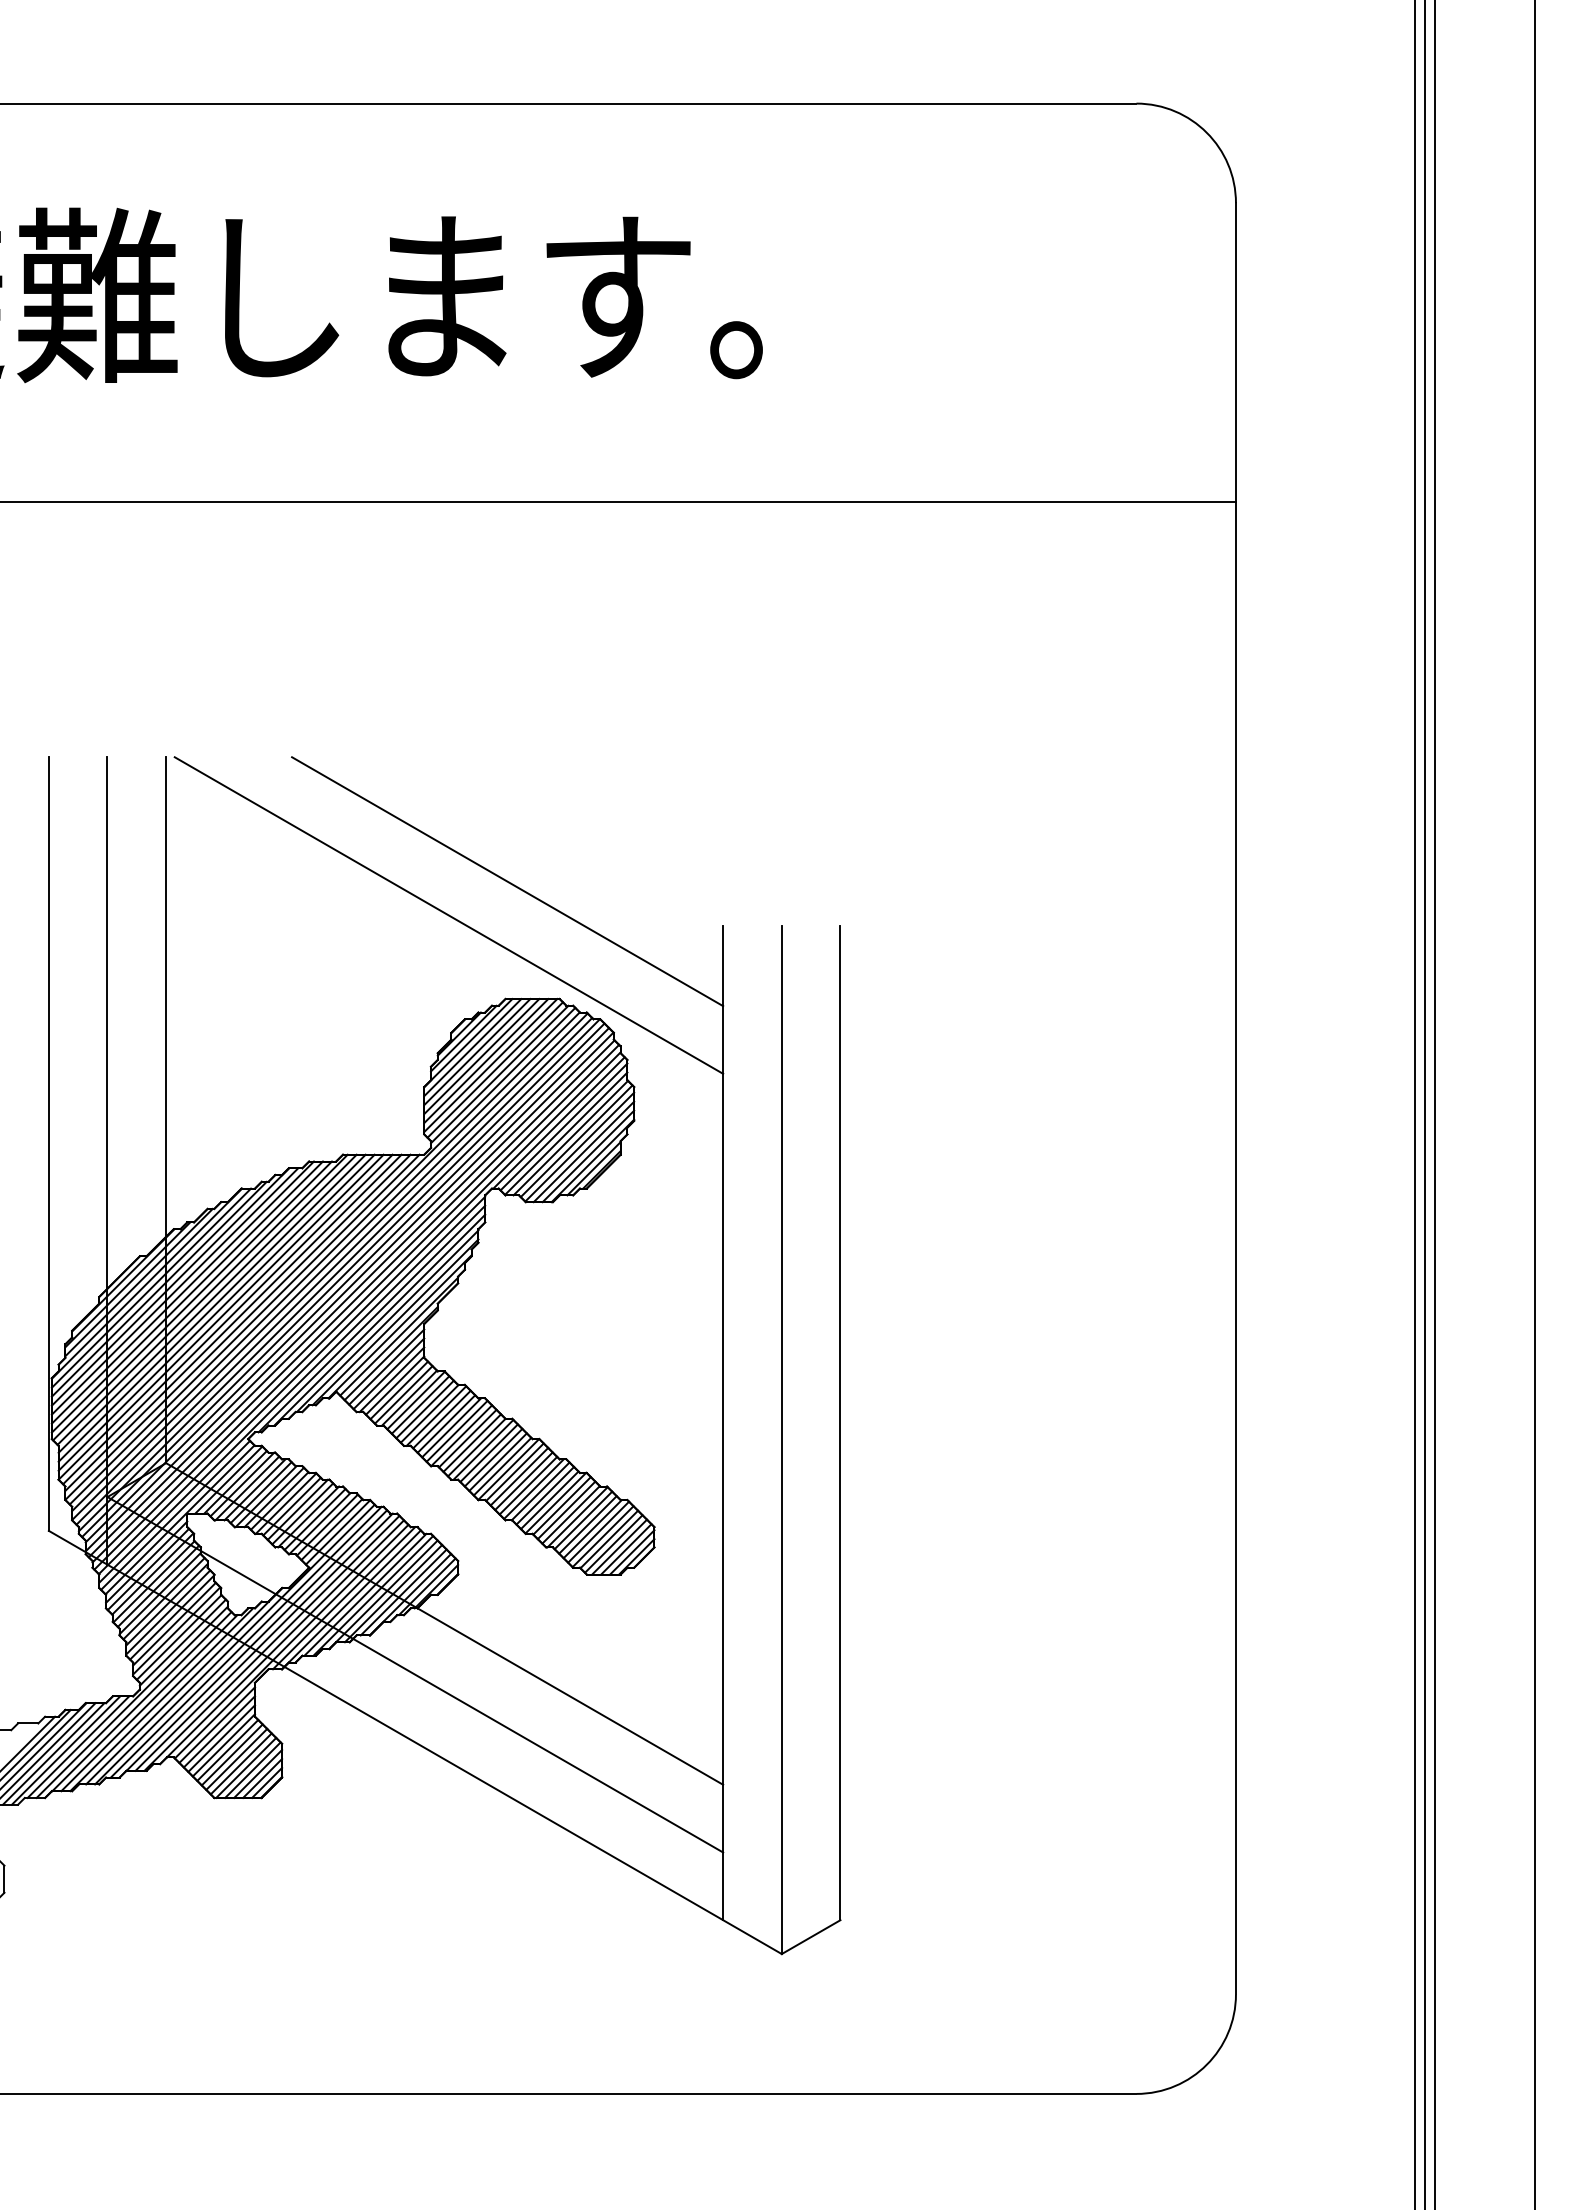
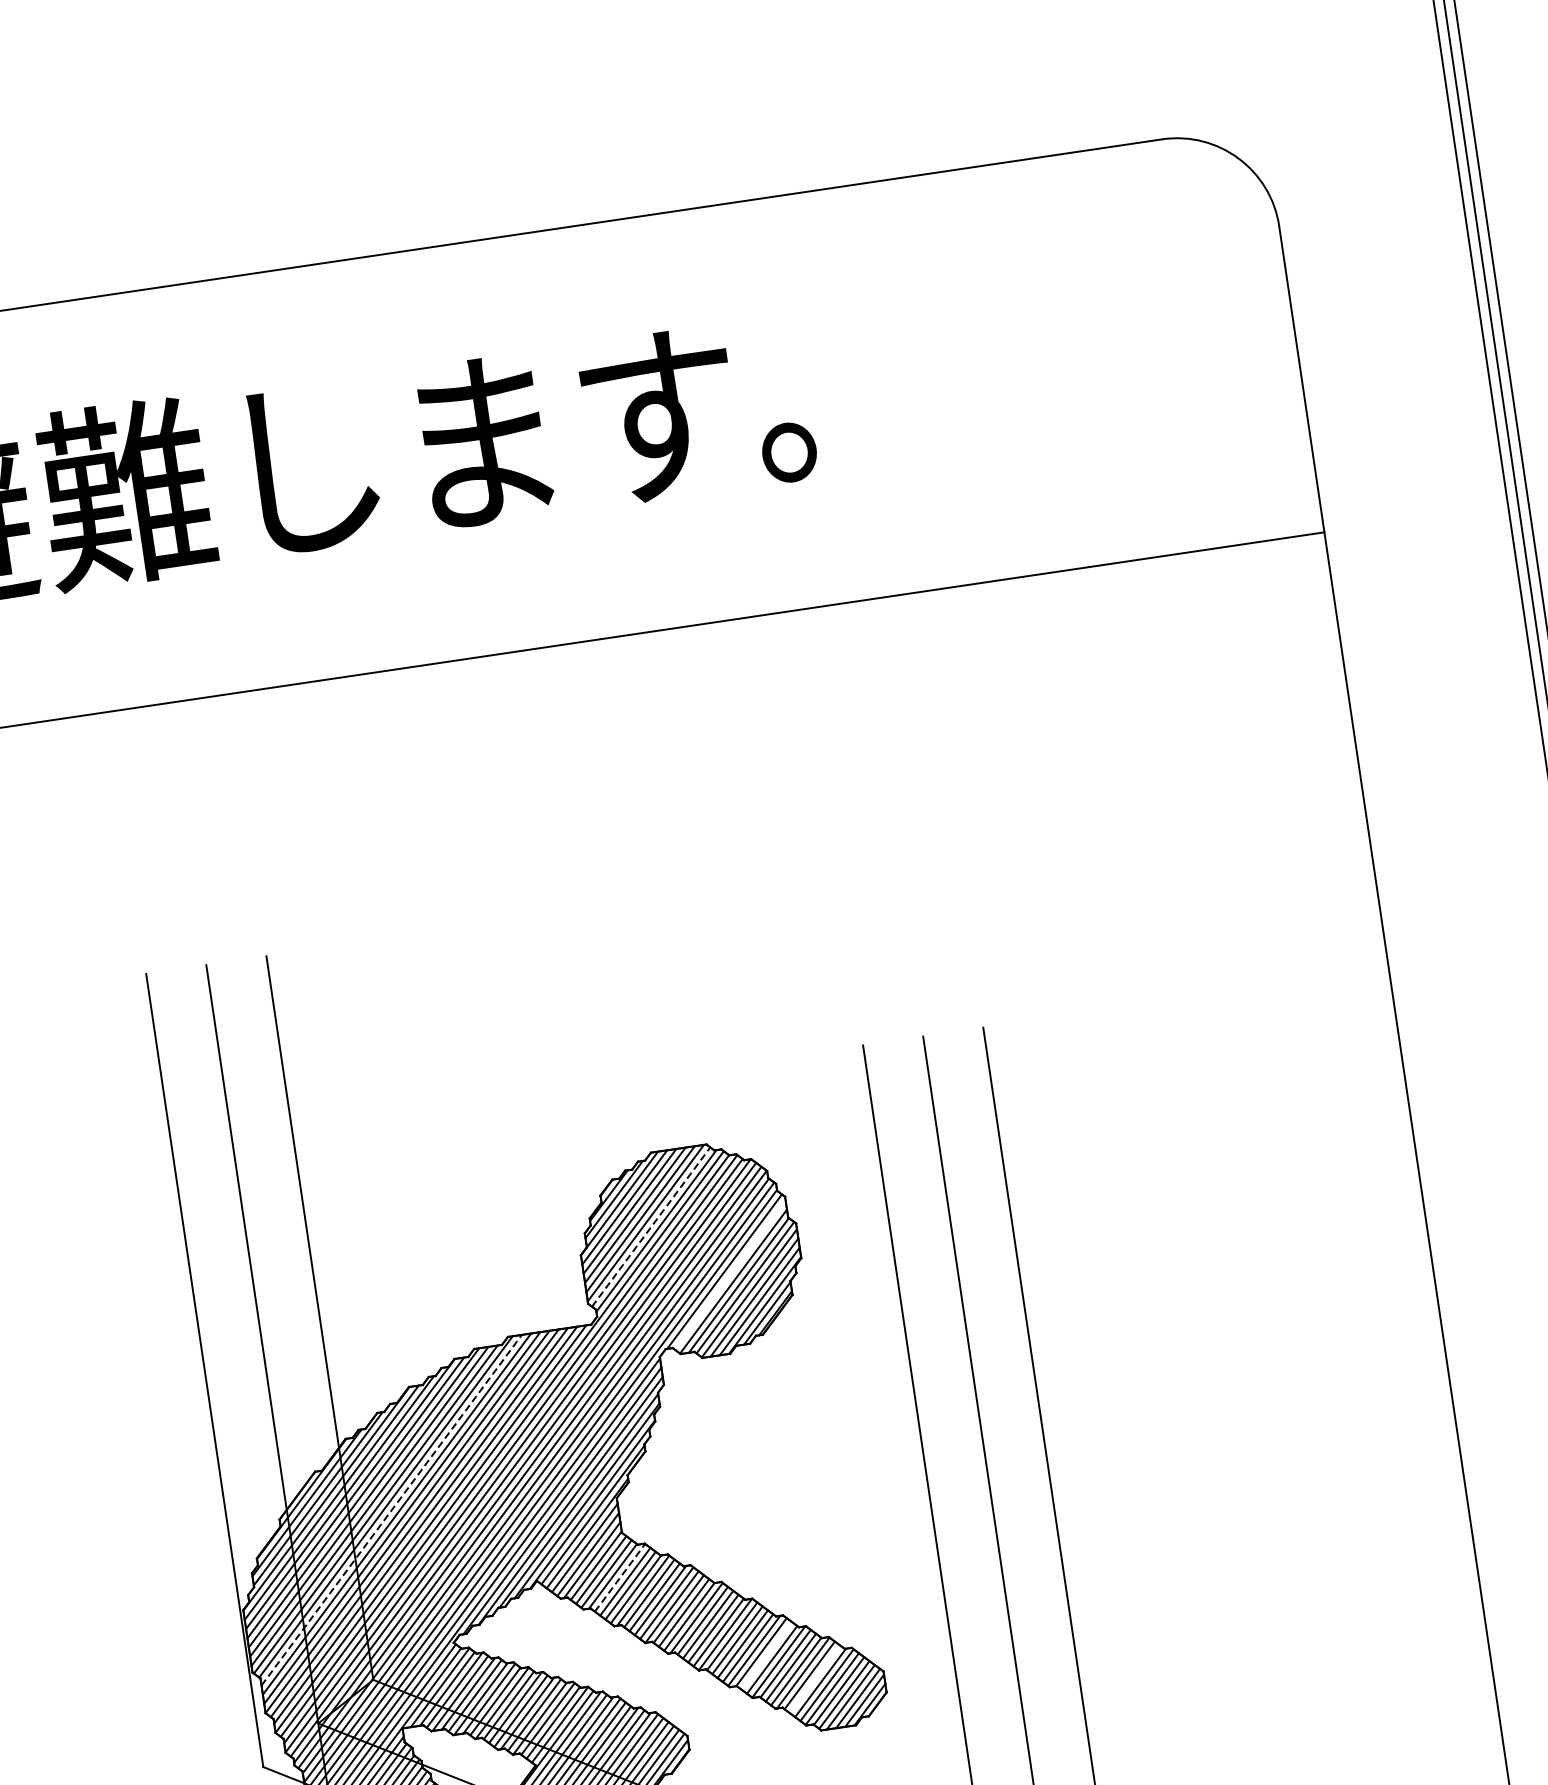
line: (507, 881) -> (635, 1031), removed
line: (448, 915) -> (579, 1075), removed
line: (495, 1070) -> (651, 1227), solid -> dashed
line: (563, 1126) -> (729, 1274), removed
line: (207, 1303) -> (391, 1509), solid -> dashed
line: (416, 1400) -> (620, 1577), solid -> dashed
line: (545, 1495) -> (767, 1655), removed
line: (587, 1524) -> (814, 1678), removed

